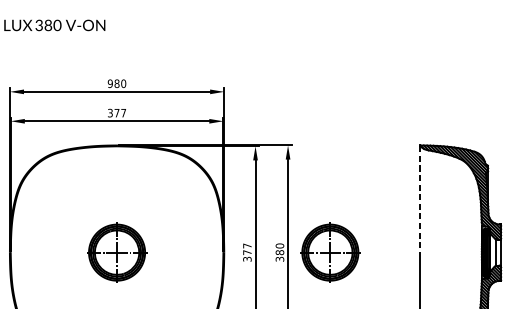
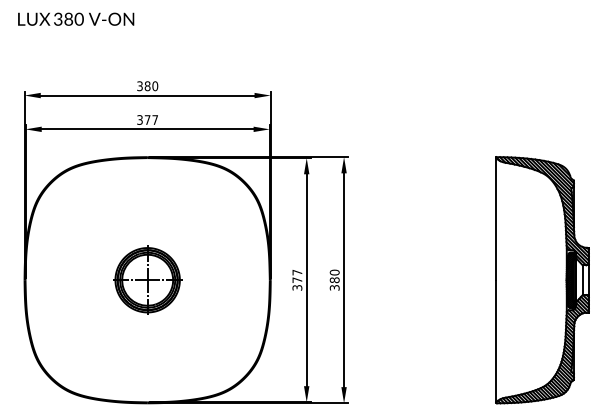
text: (109, 83) -> (139, 85), 980 -> 380
line: (420, 199) -> (496, 219), dashed -> solid
part: (330, 251) -> (392, 279), removed

